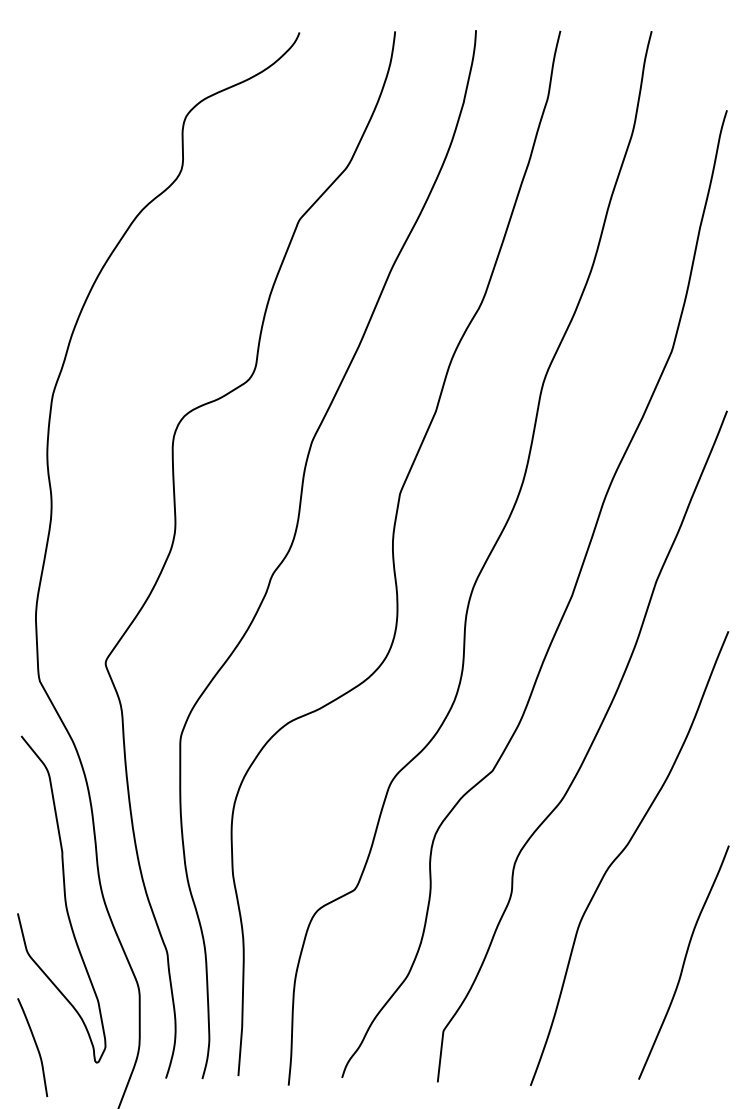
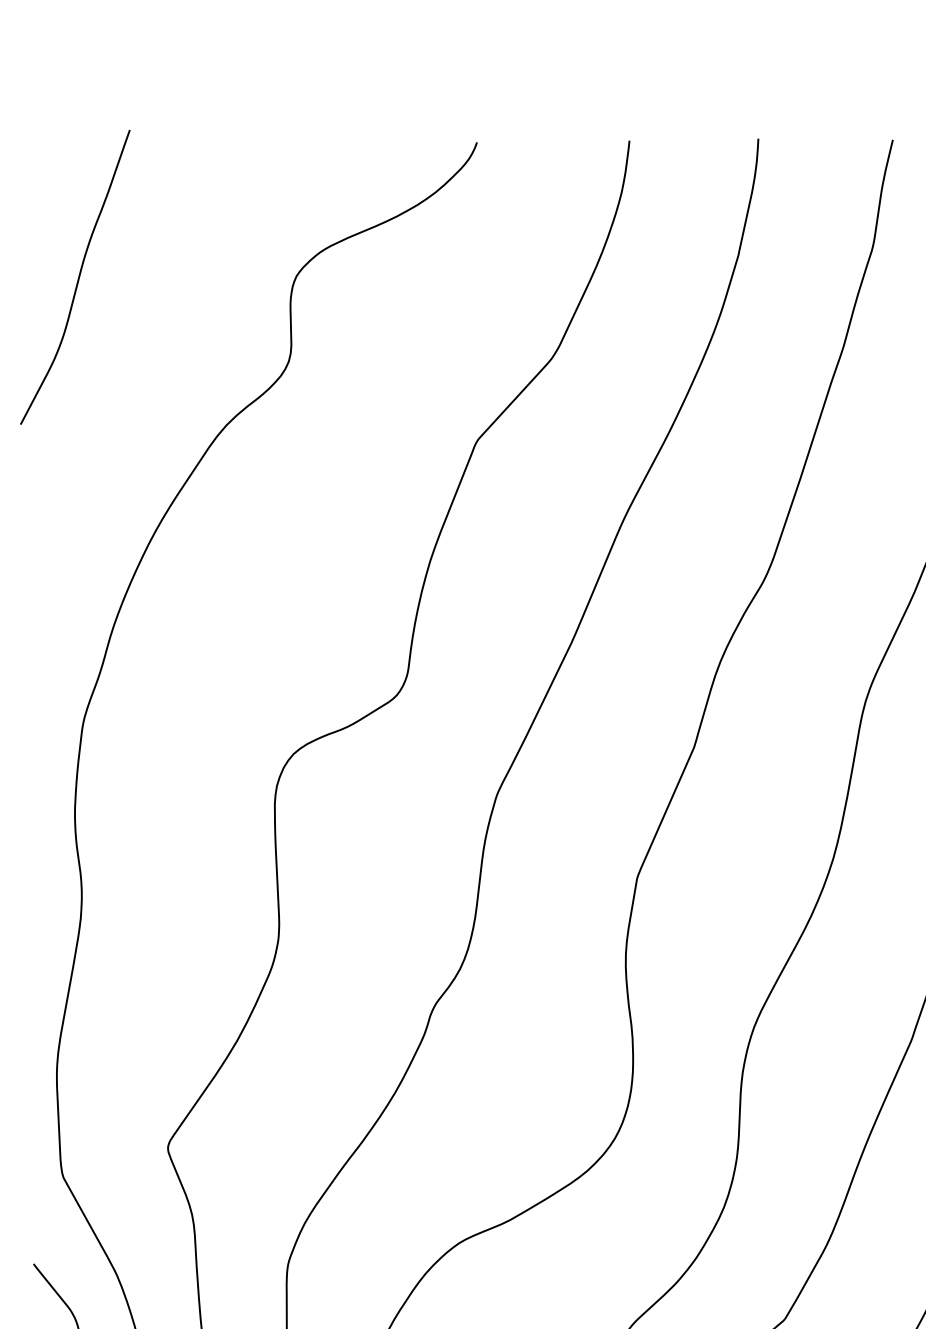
curve: (48, 117) -> (76, 277), added

